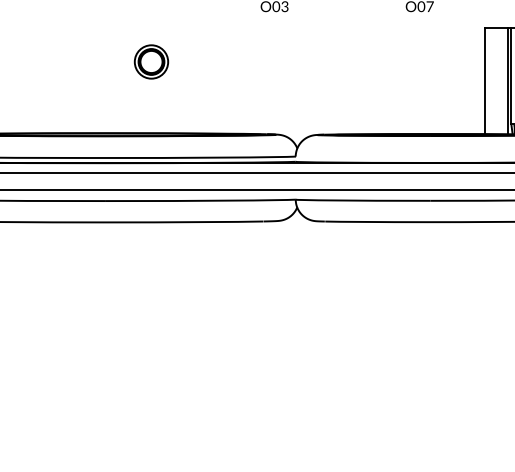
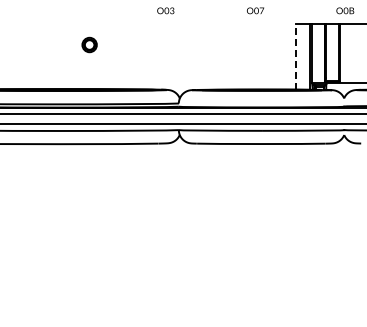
part: (151, 61) -> (89, 44), size x0.7
line: (484, 82) -> (295, 57), solid -> dashed

